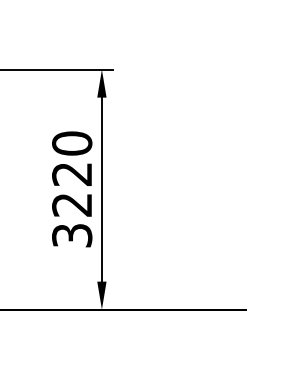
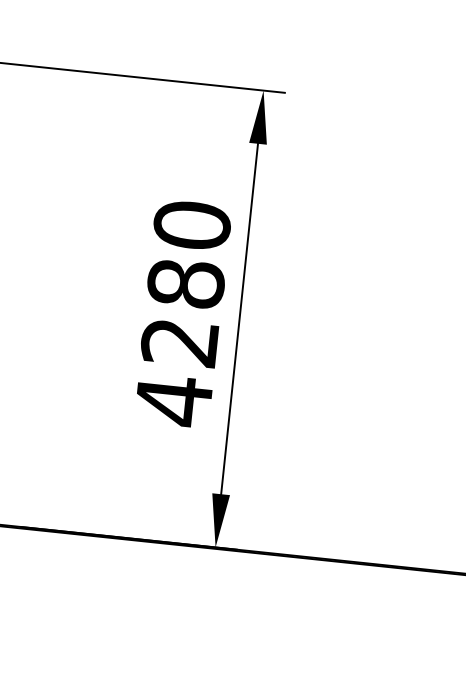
text: (72, 205) -> (180, 343), 3220 -> 4280

